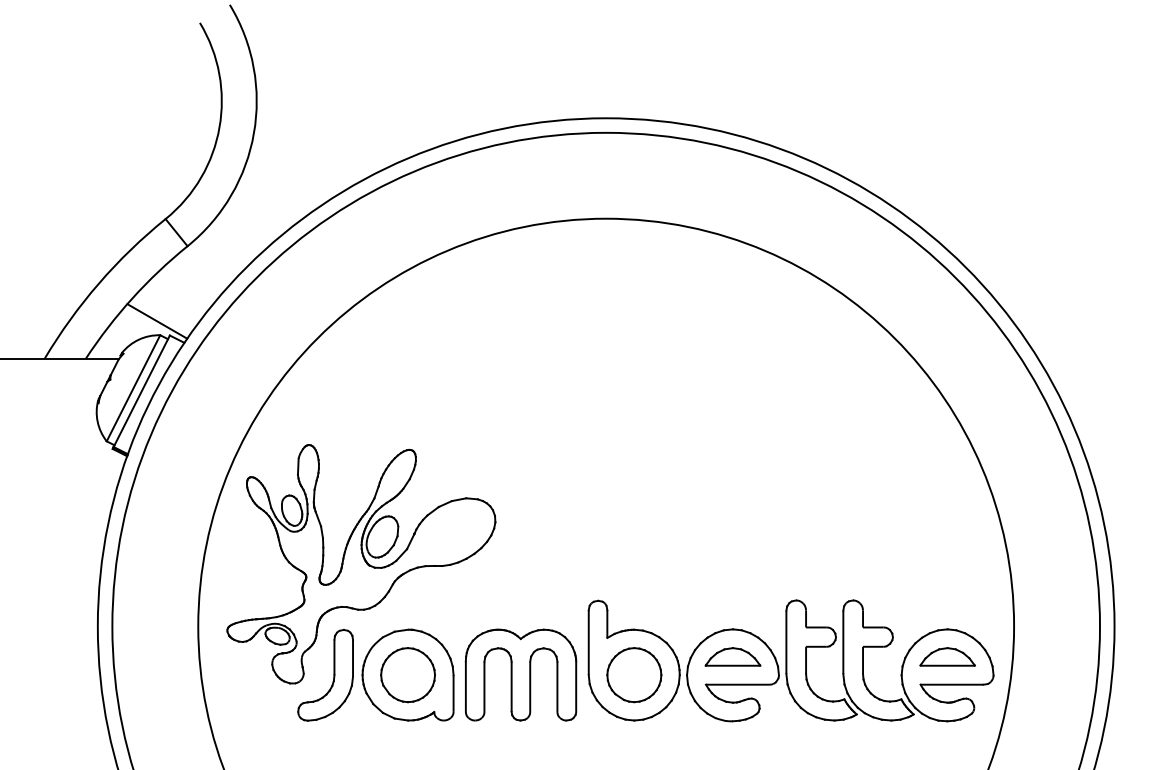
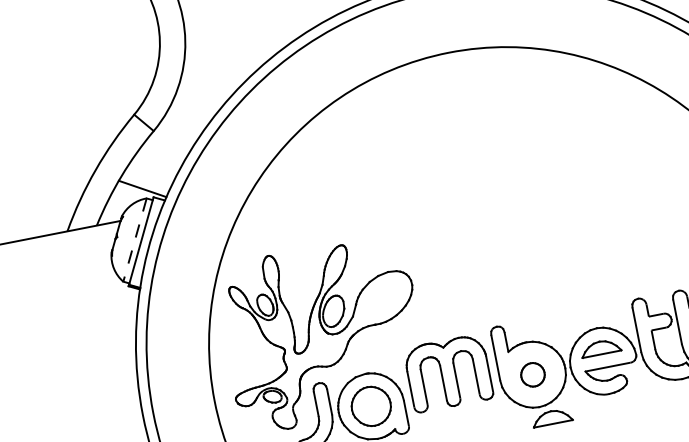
line: (133, 388) -> (135, 240), solid -> dashed
part: (520, 674) -> (448, 373), moved
part: (634, 675) -> (533, 374), size x0.6
part: (648, 737) -> (551, 417), added

